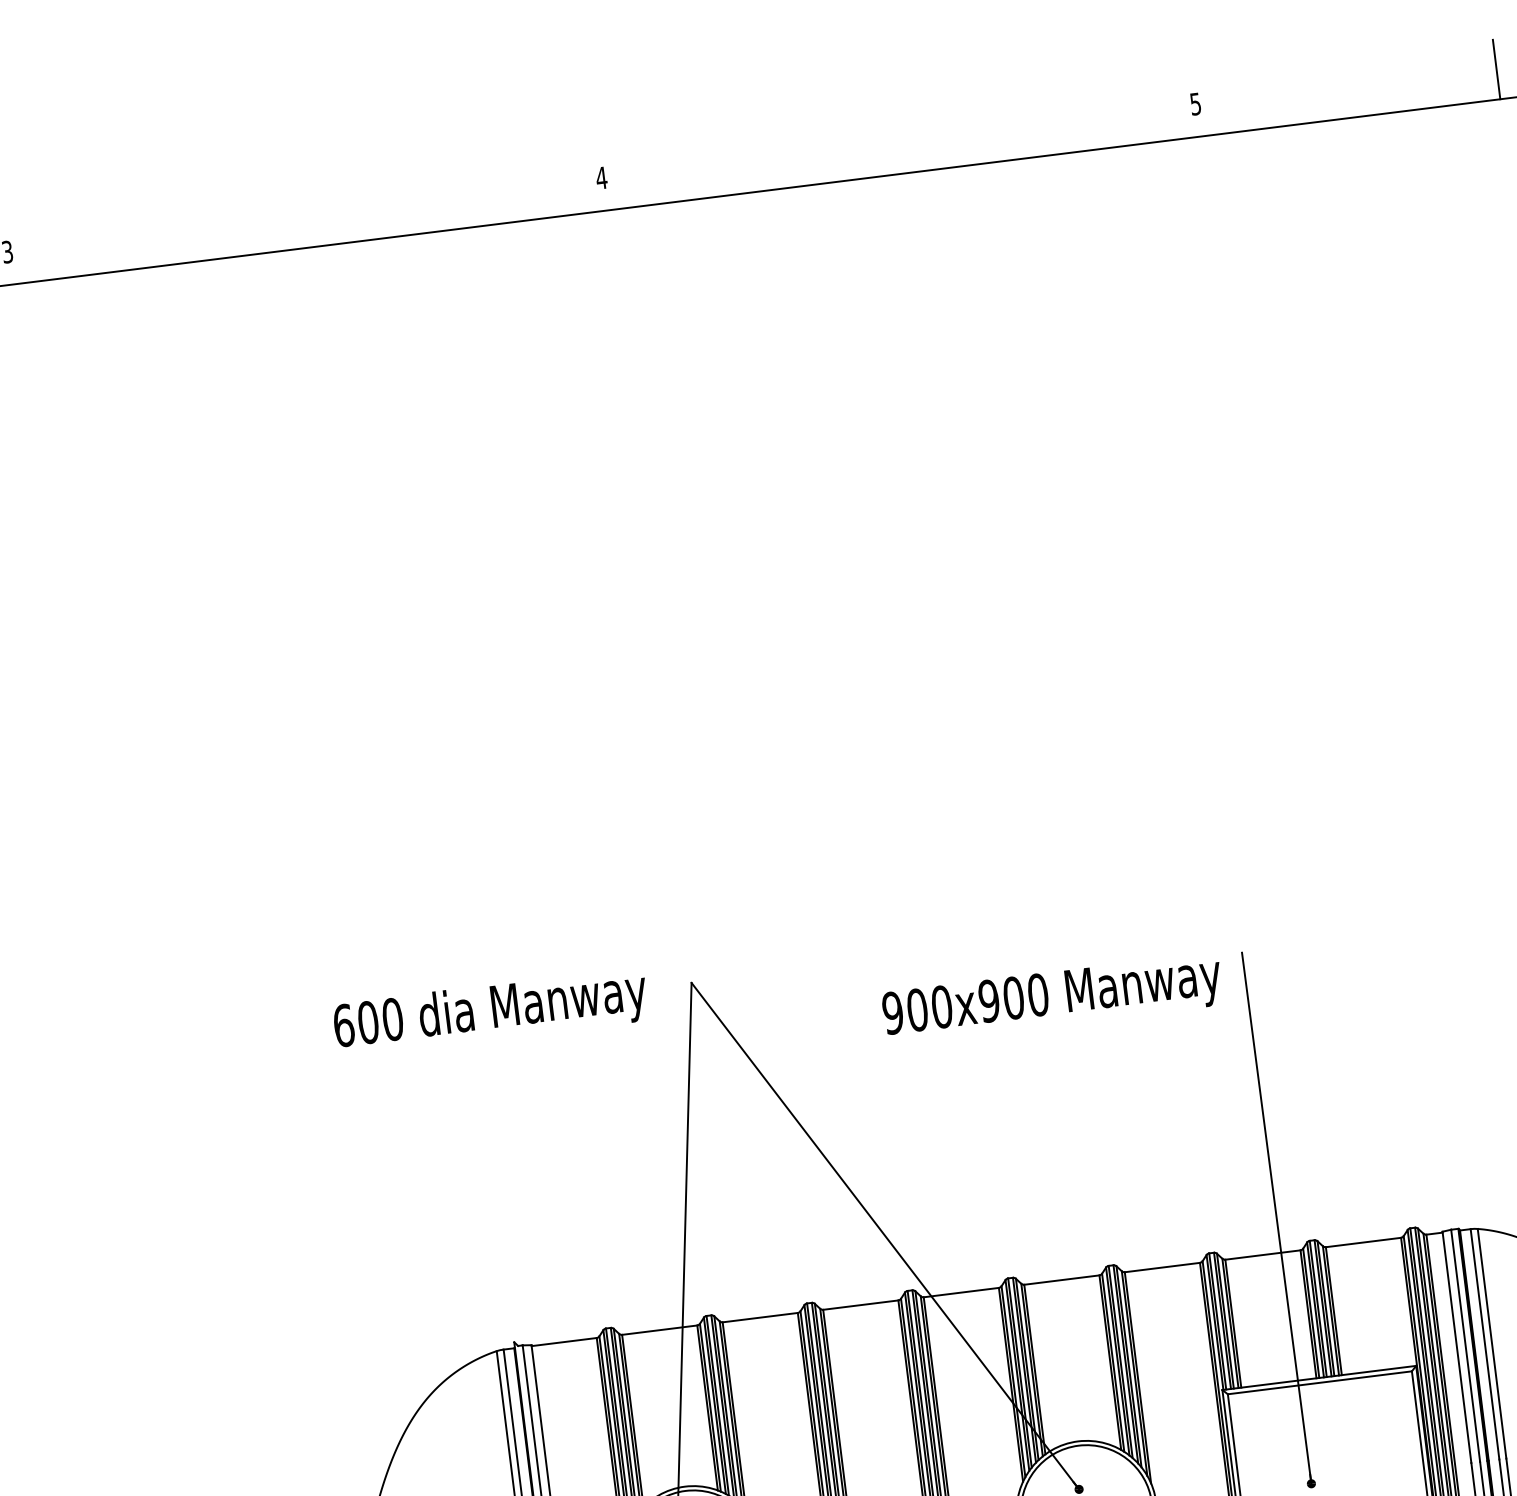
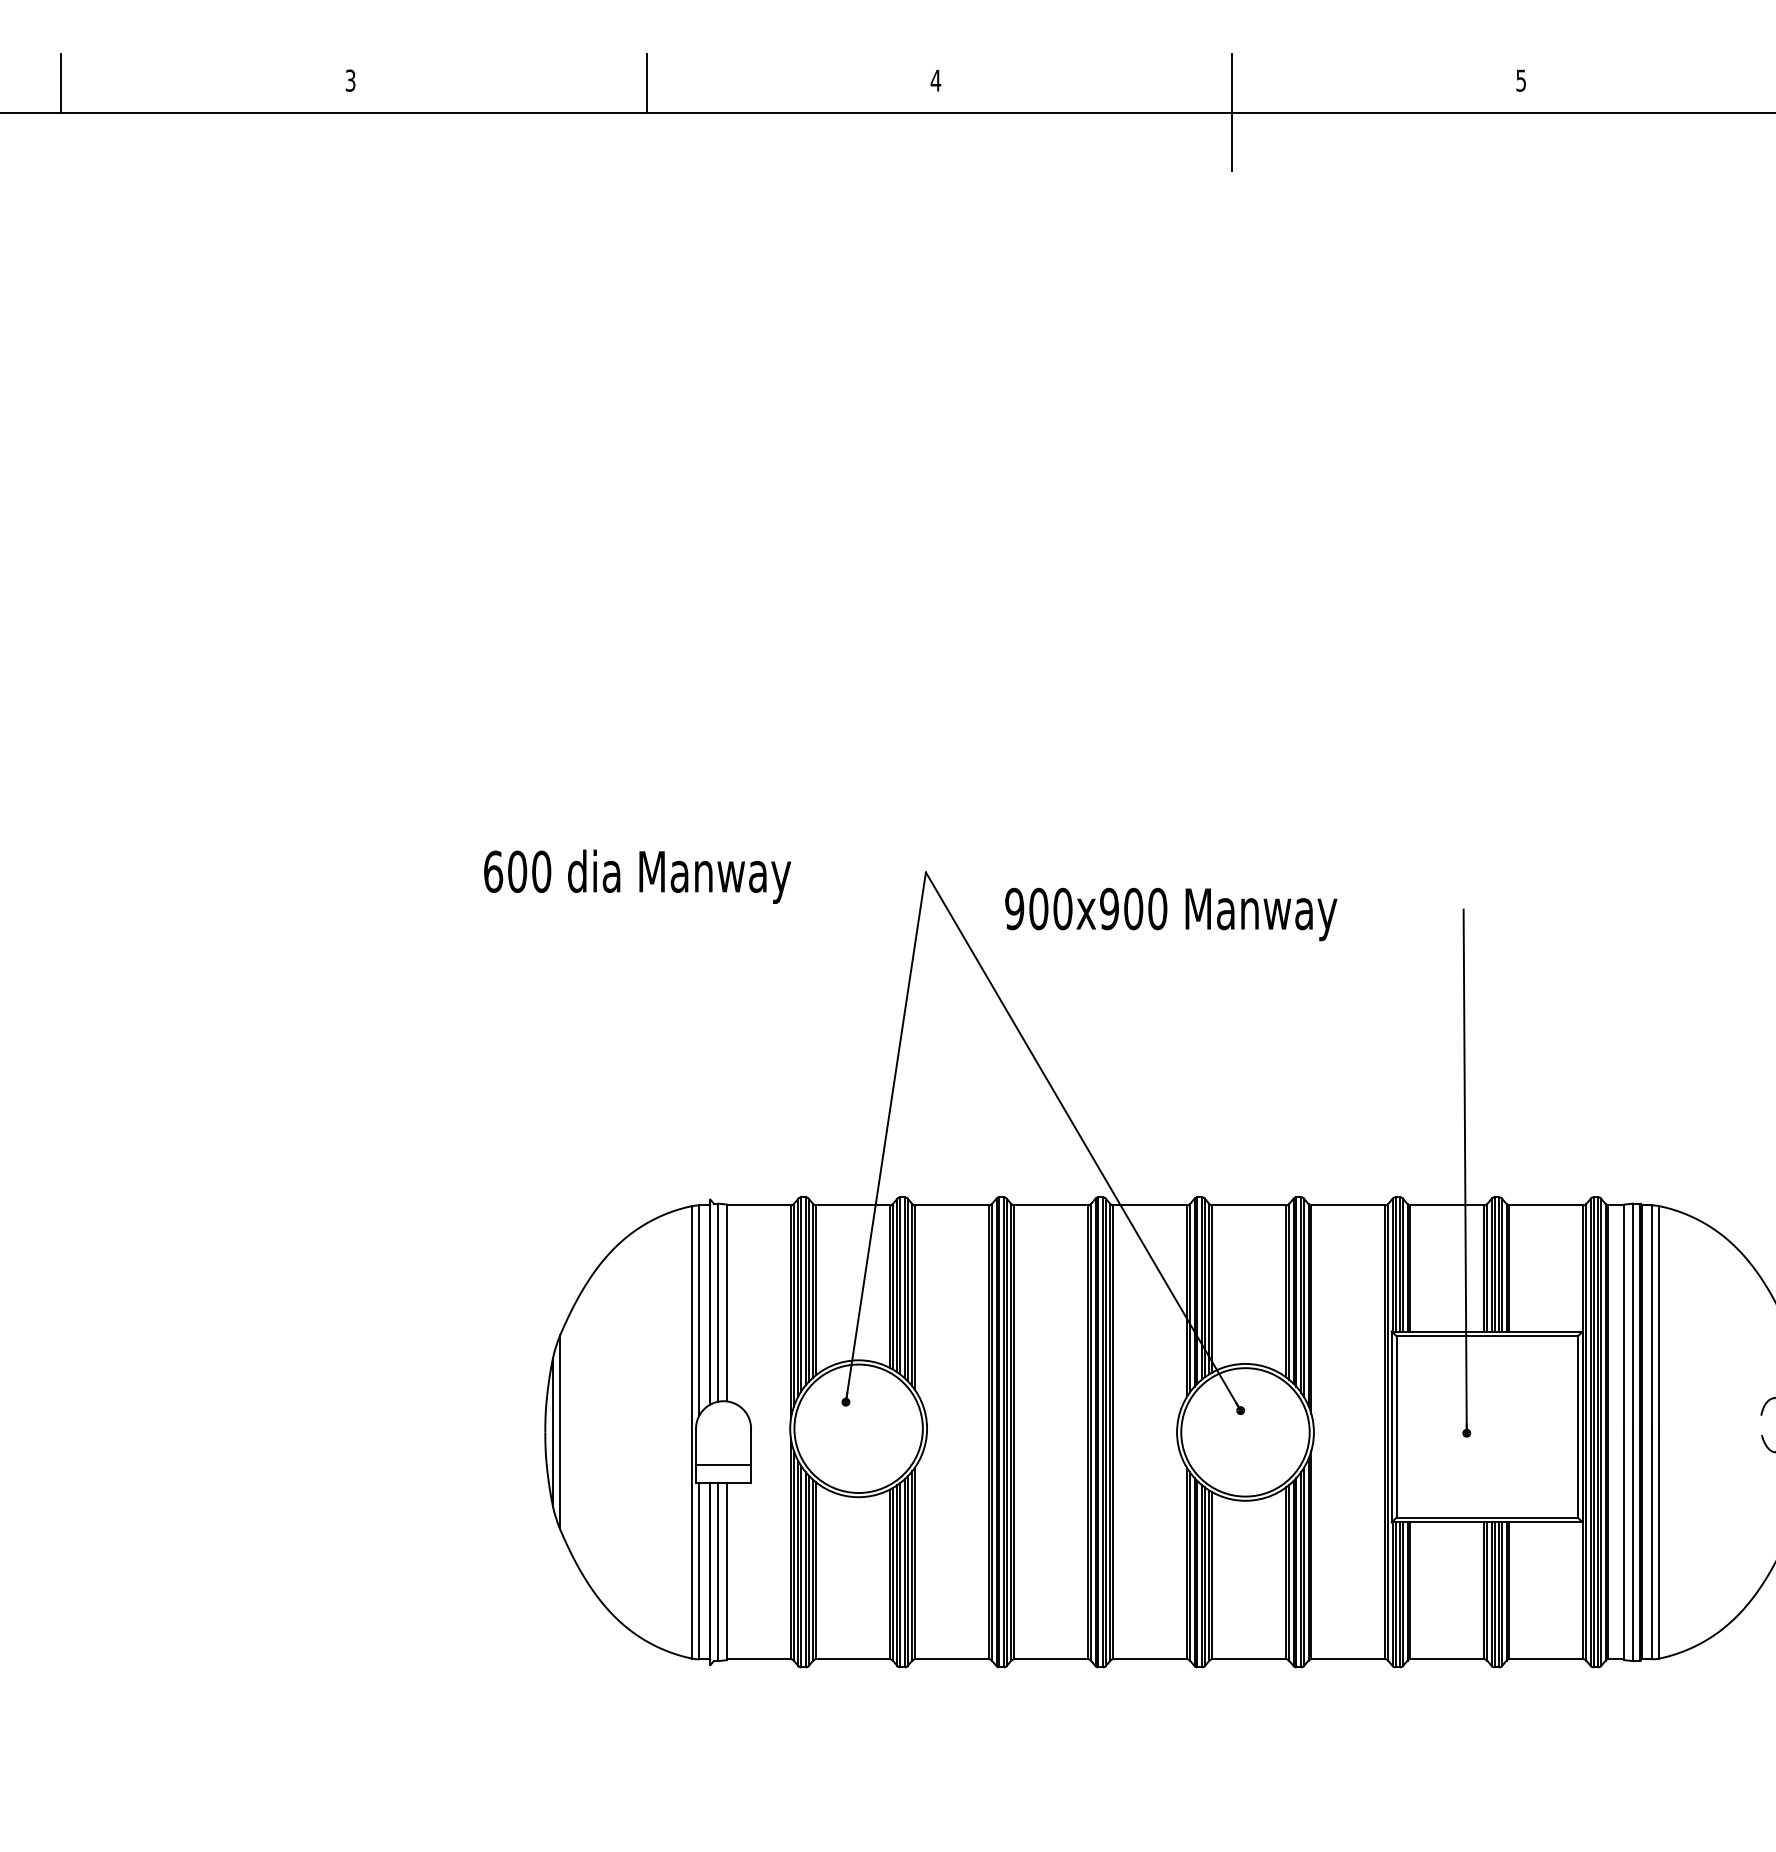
line: (906, 172) -> (1232, 112), added
line: (308, 217) -> (646, 83), added
text: (1052, 998) -> (1171, 914), moved
text: (490, 1012) -> (637, 876), moved

